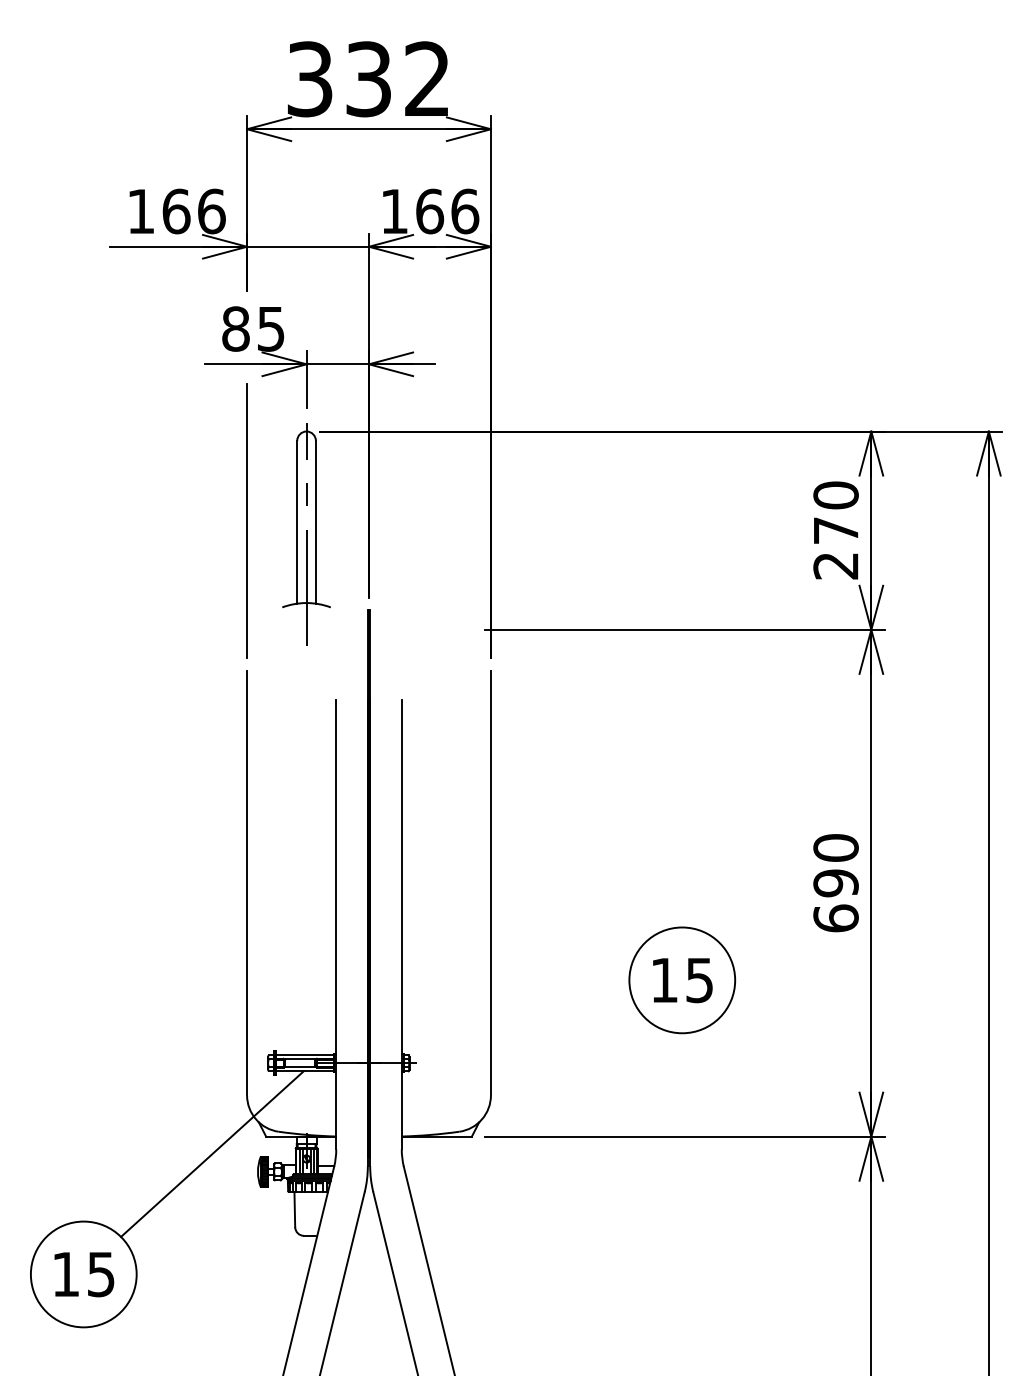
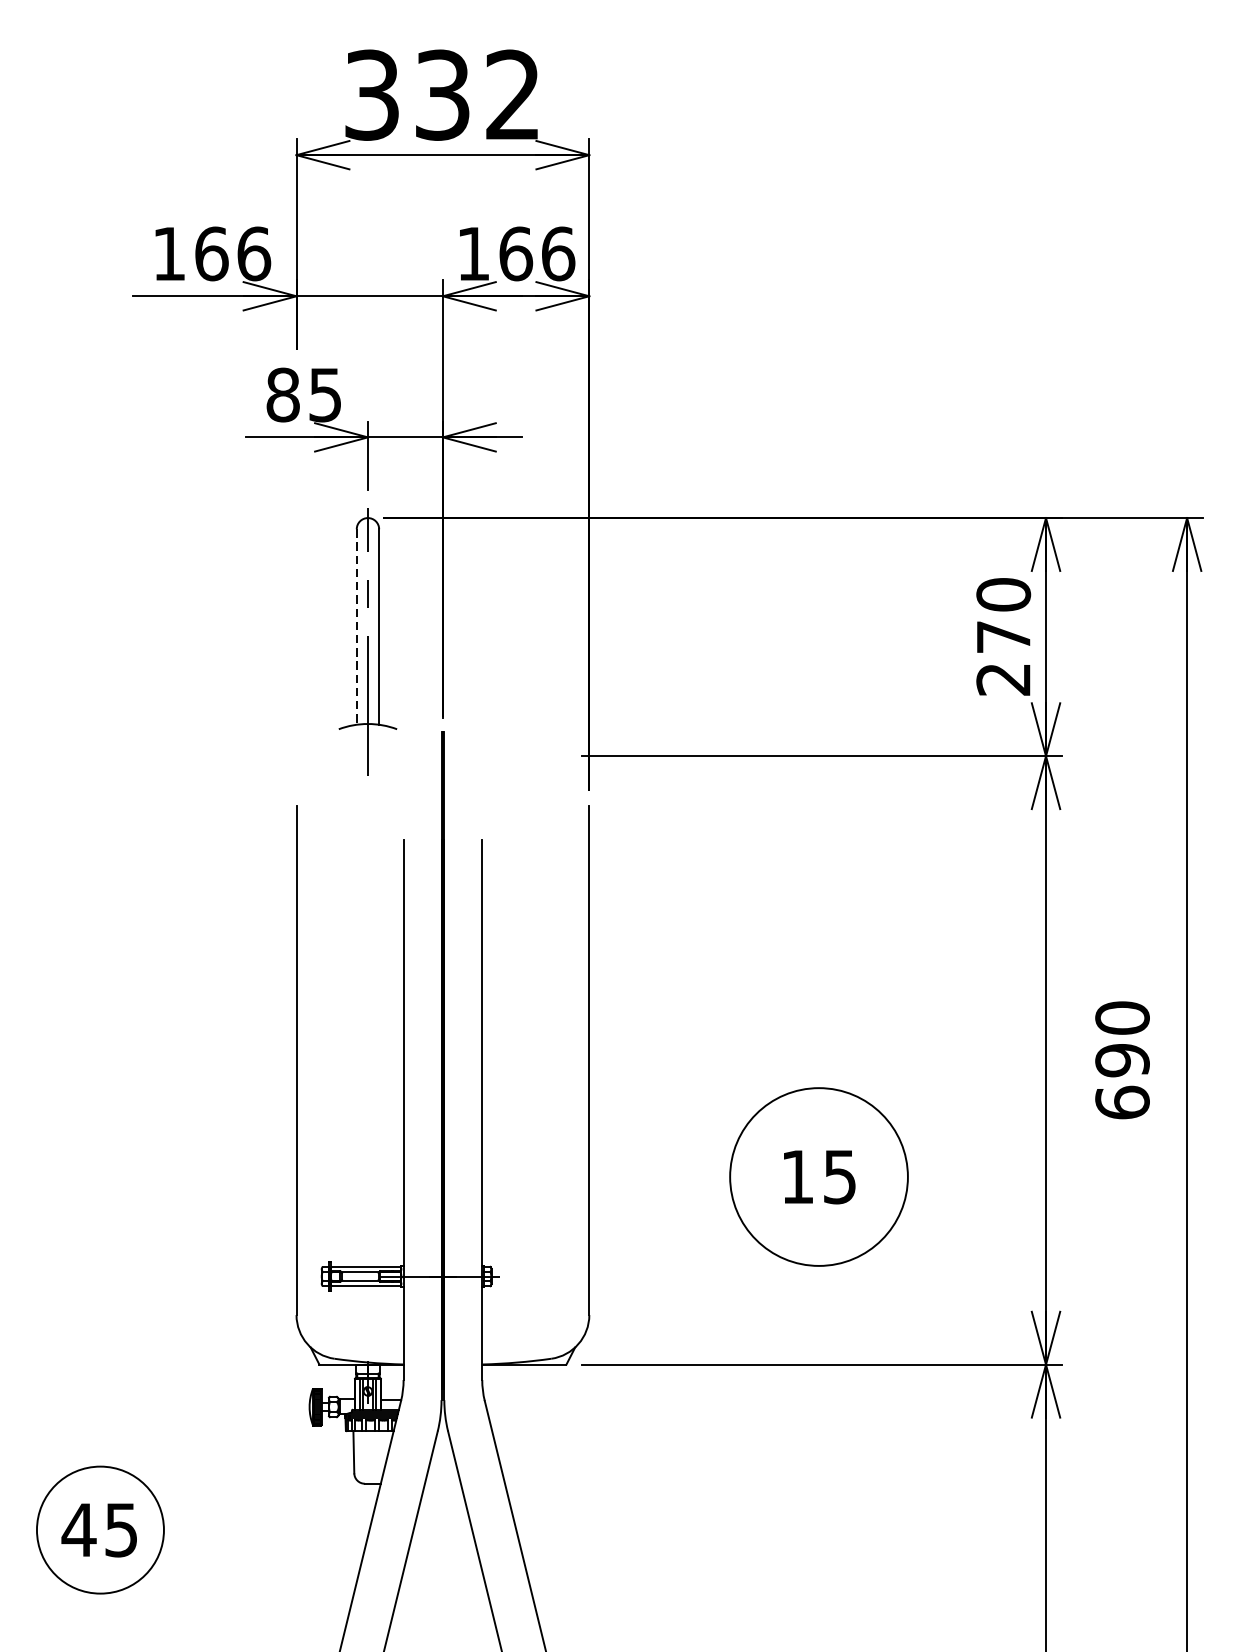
line: (247, 520) -> (297, 624), removed
line: (297, 522) -> (357, 627), solid -> dashed
text: (835, 883) -> (1121, 1060), moved
circle: (682, 980) -> (819, 1177), size x1.4
line: (212, 1153) -> (255, 1384), removed
text: (65, 1274) -> (78, 1530), 15 -> 45

